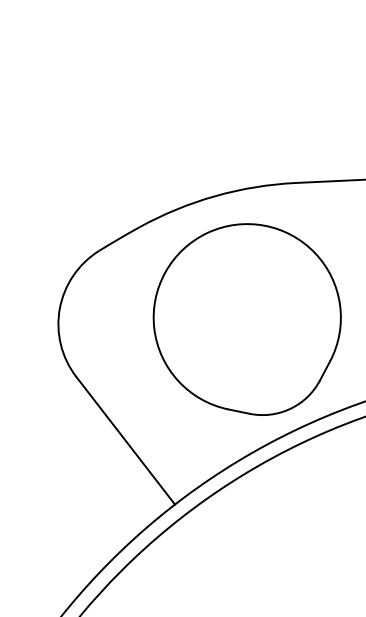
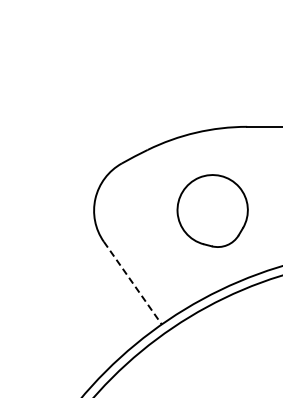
part: (247, 318) -> (212, 210), size x0.6
line: (126, 441) -> (133, 283), solid -> dashed

